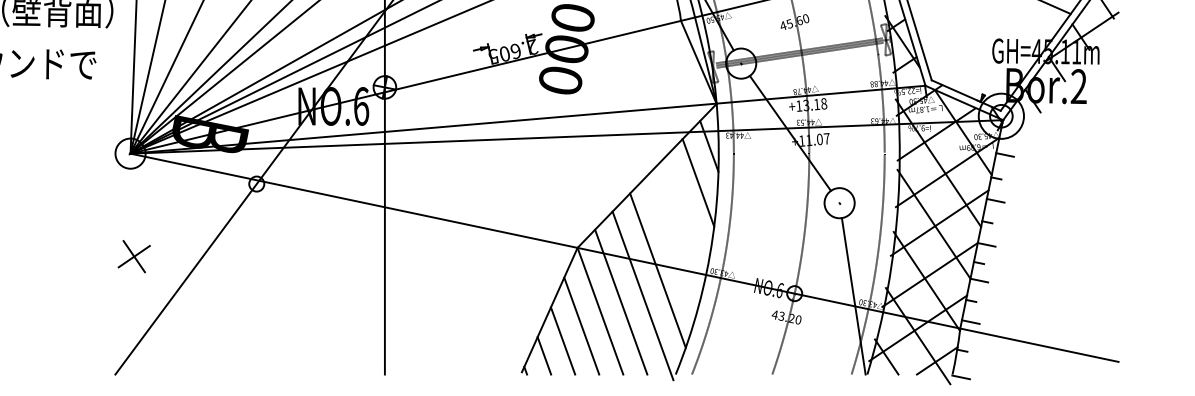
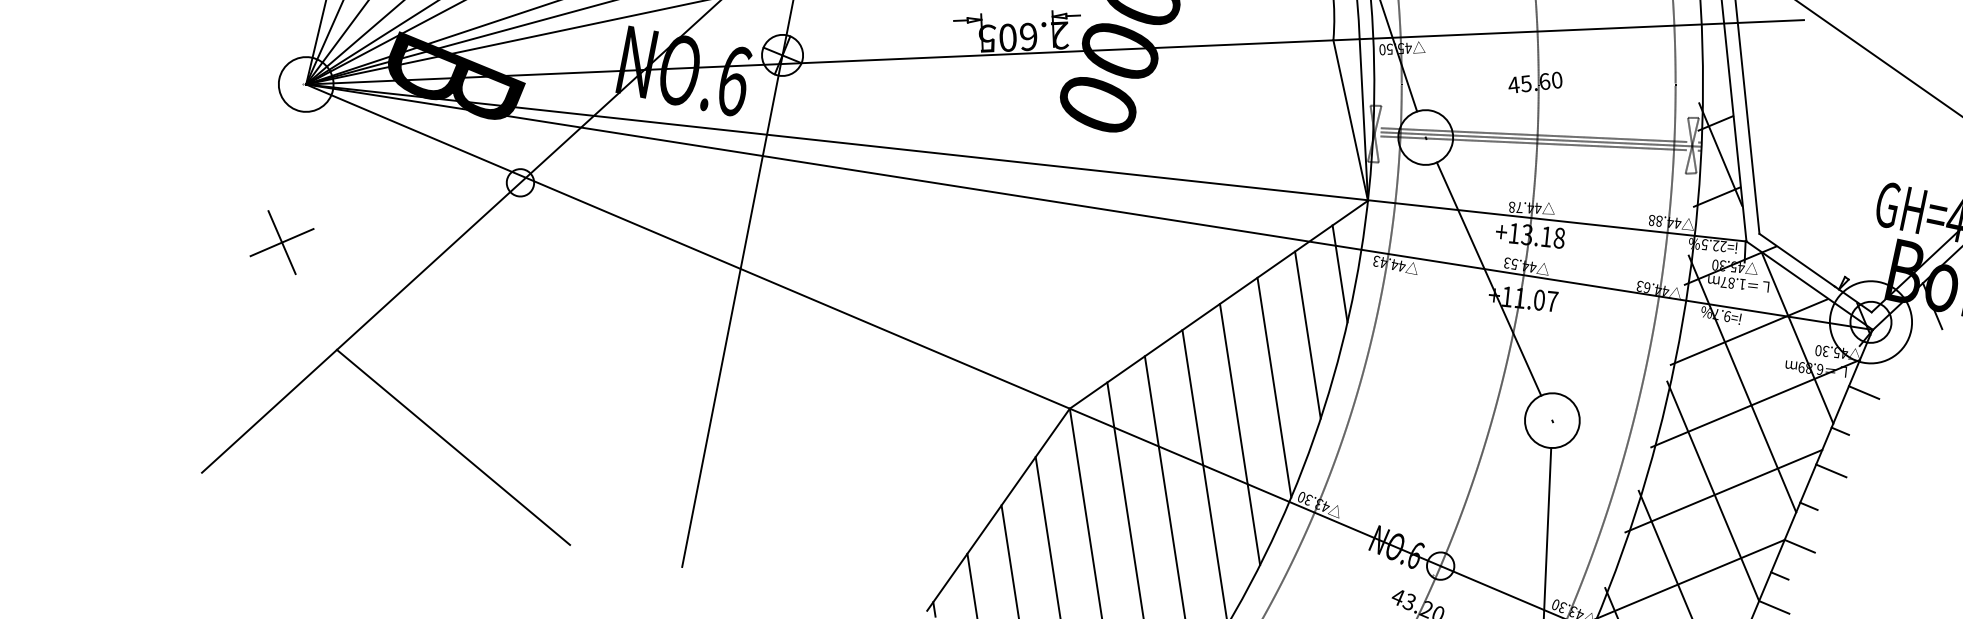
line: (685, 214) -> (1273, 386), added
line: (672, 243) -> (1240, 434), added
part: (133, 256) -> (280, 242), moved
line: (248, 333) -> (453, 446), added

